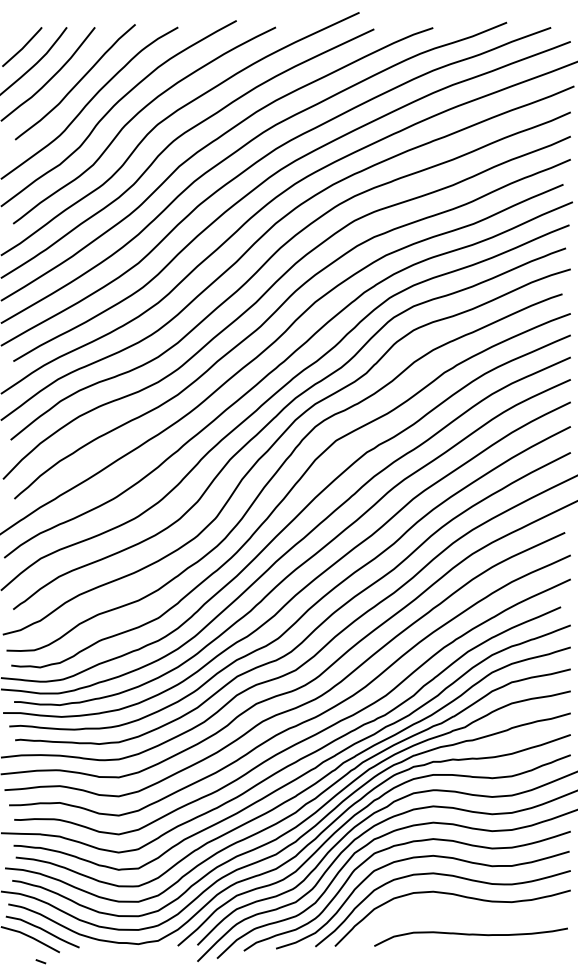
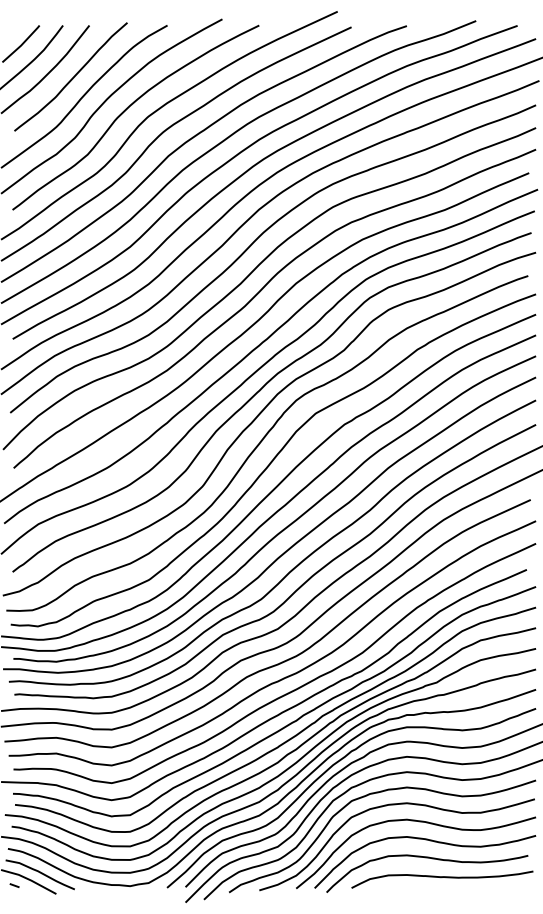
curve: (460, 915) -> (432, 859), added
line: (40, 961) -> (14, 885), moved

